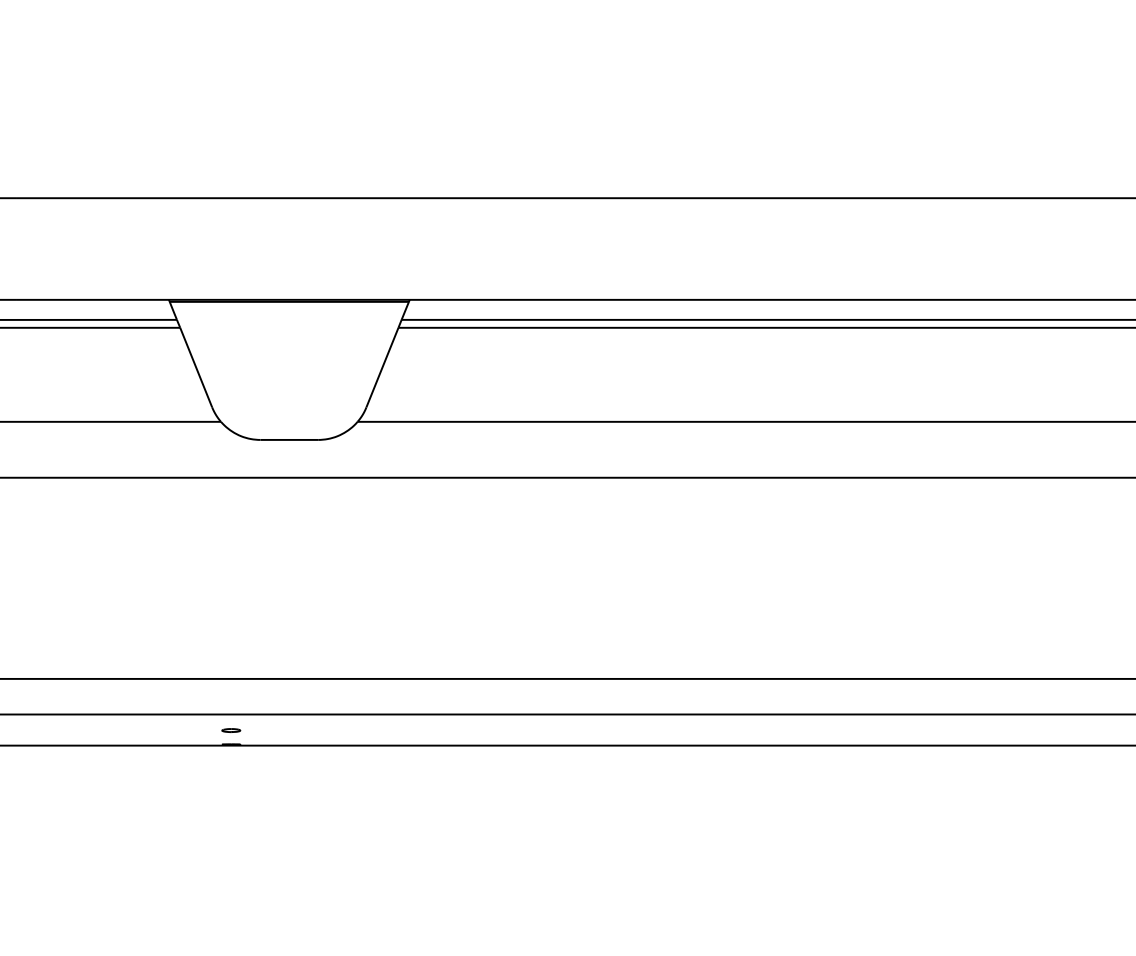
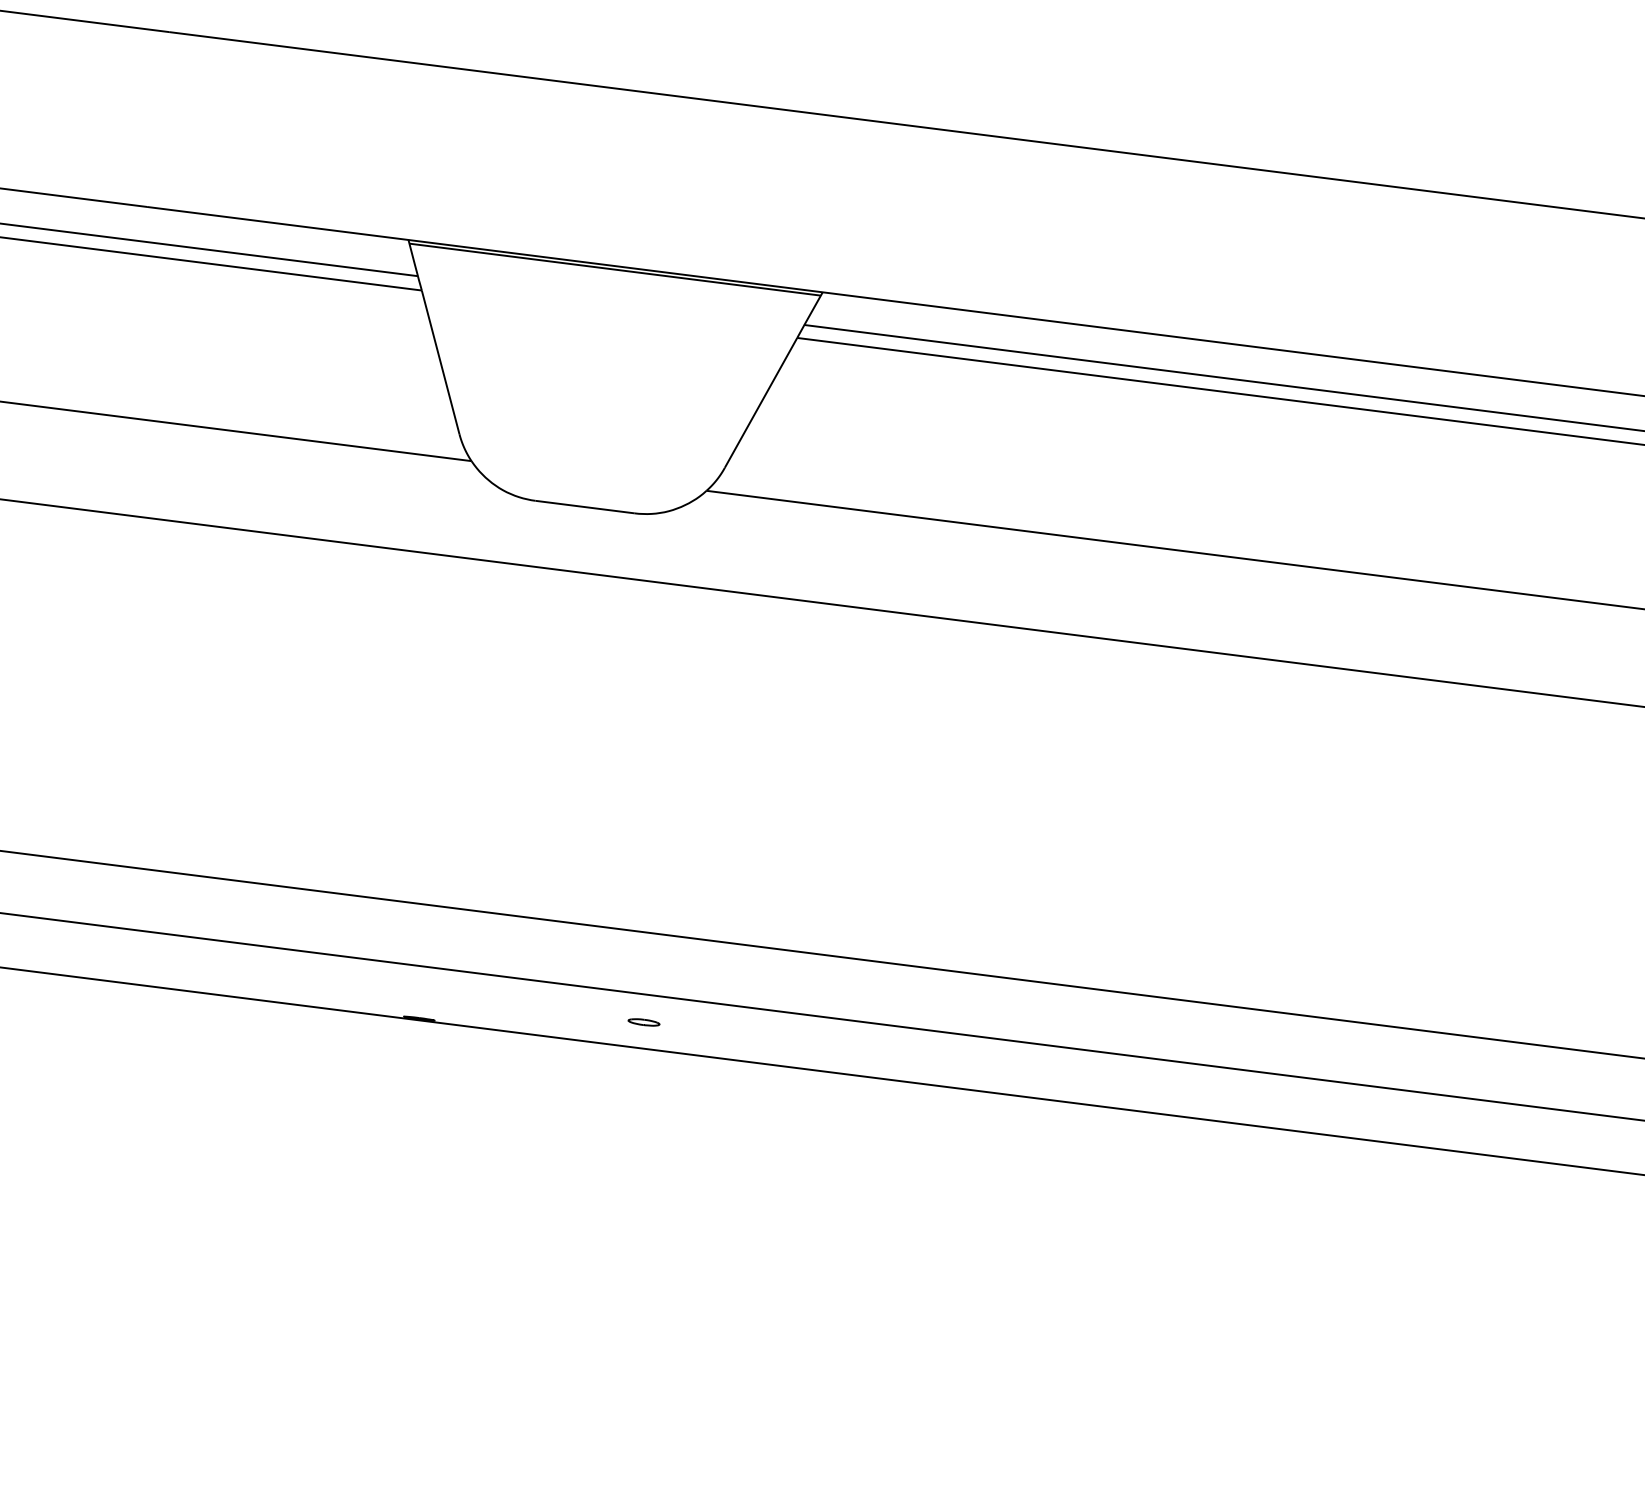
line: (231, 729) -> (644, 1020), moved

